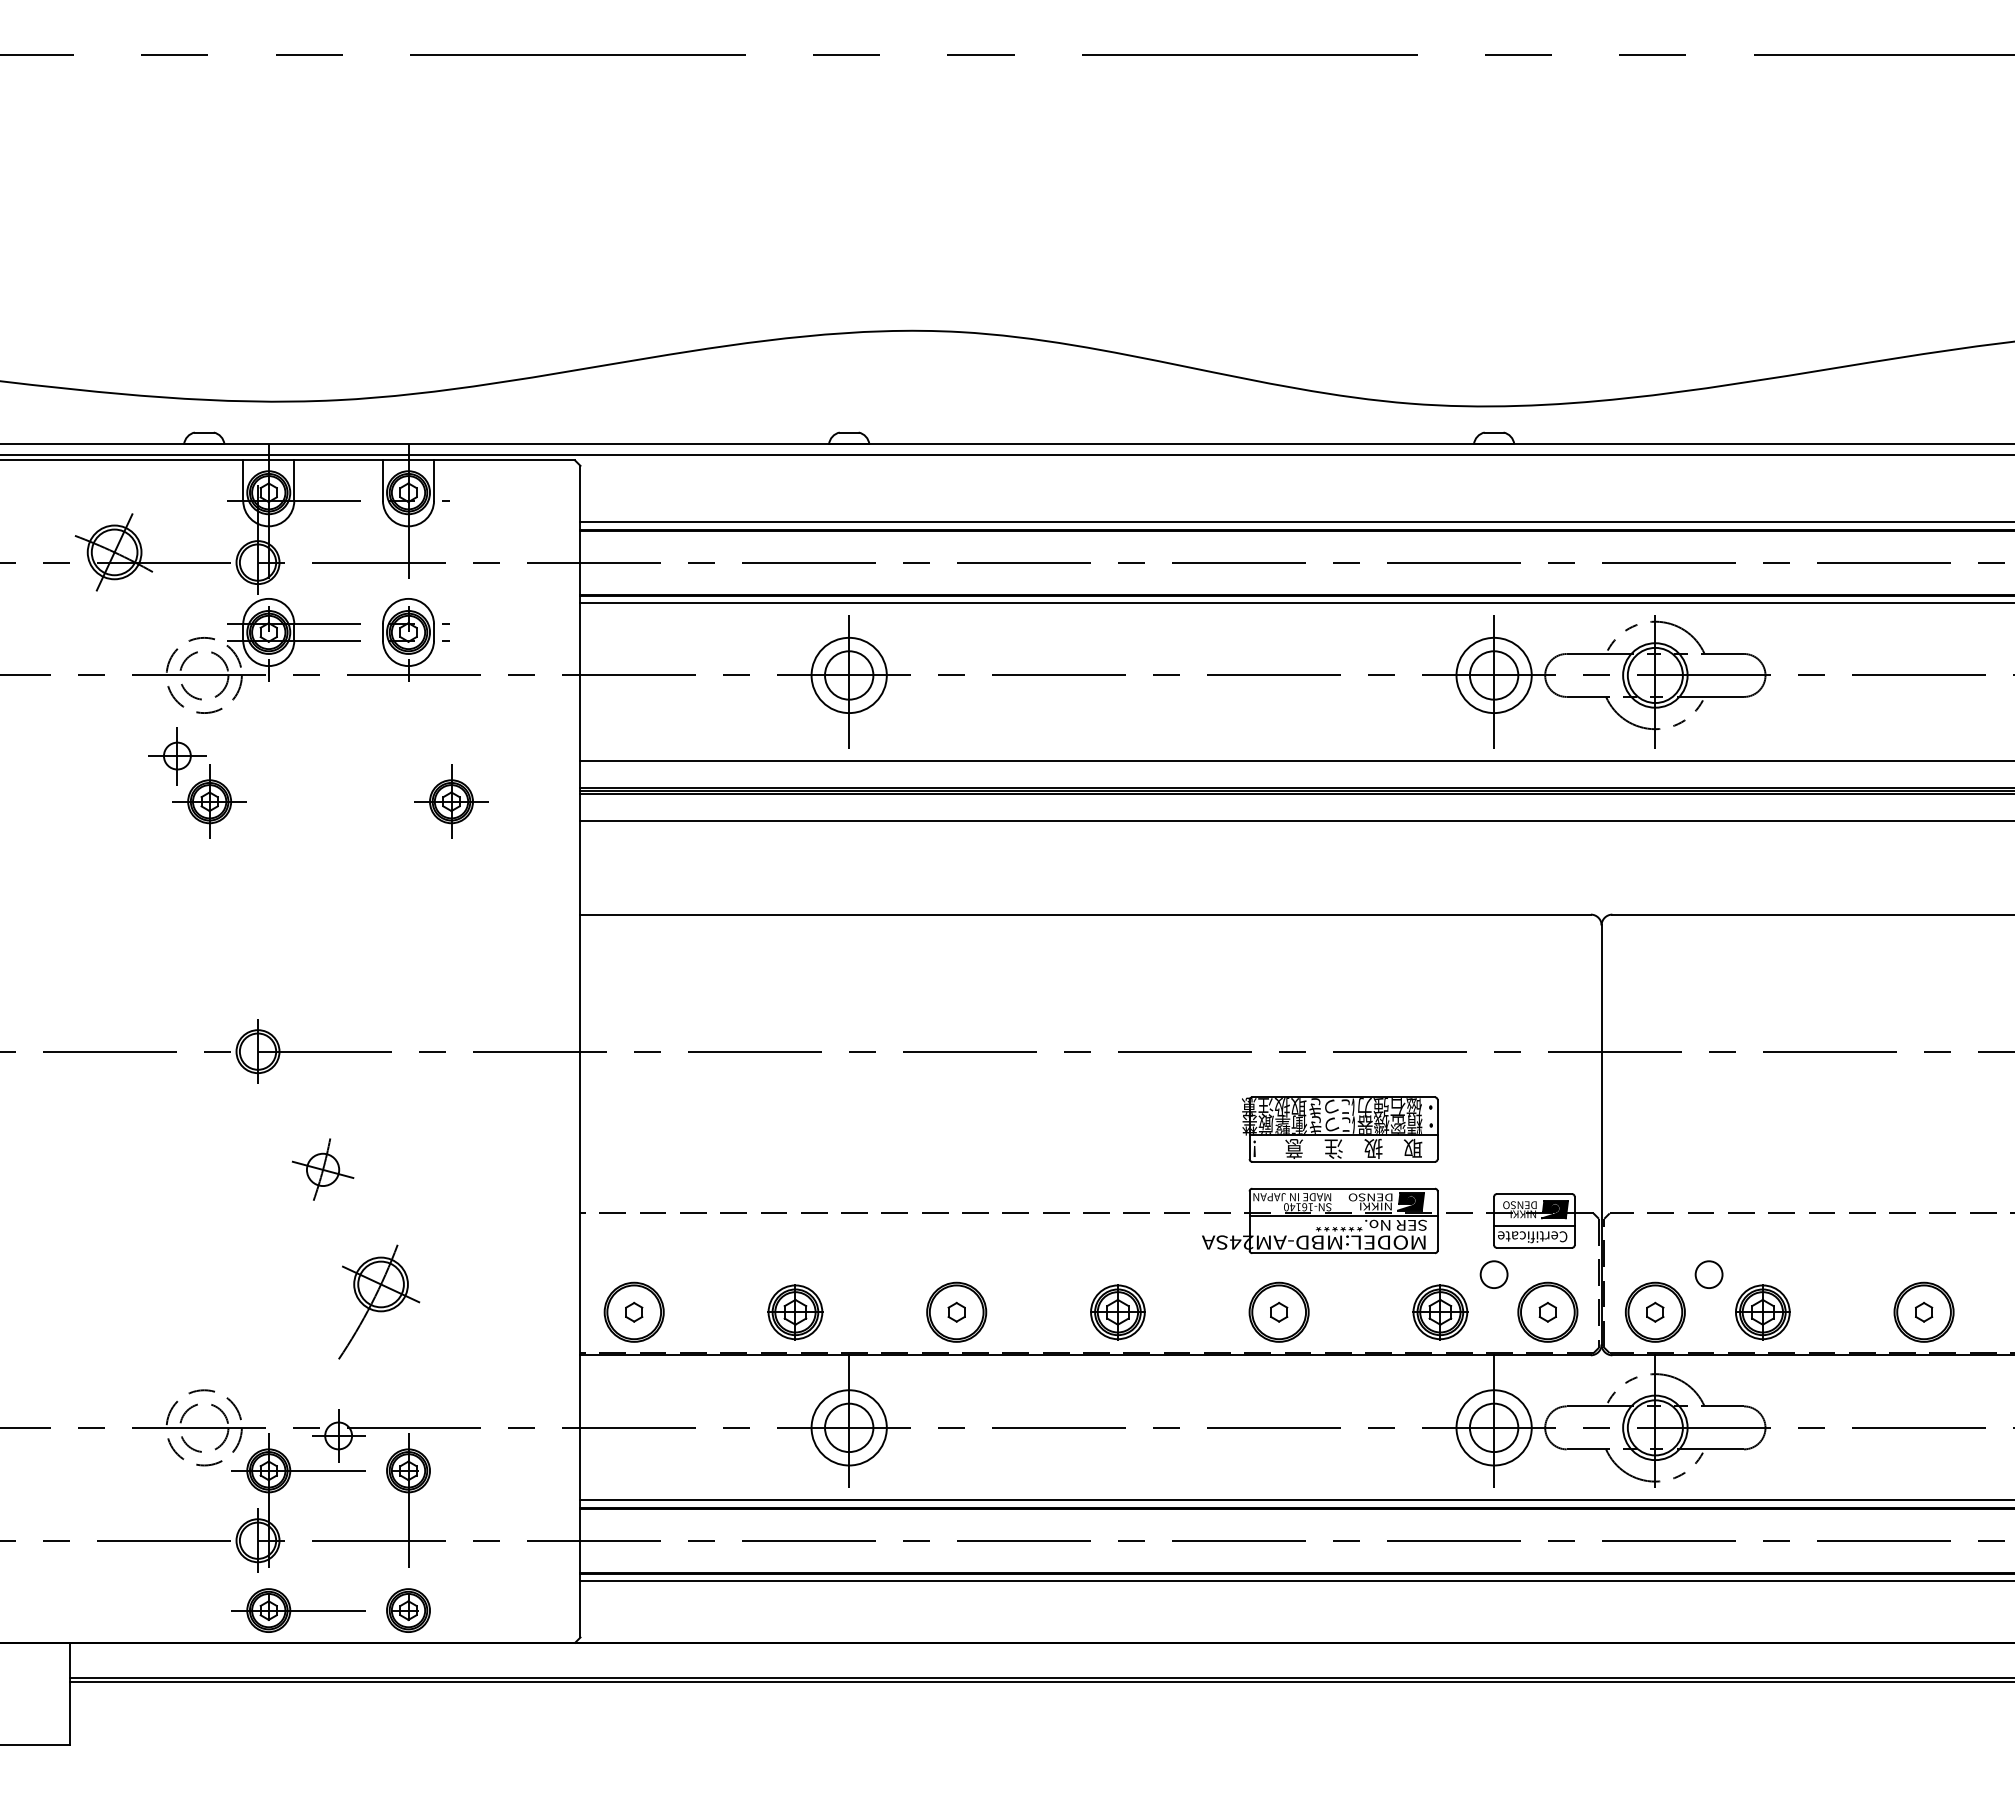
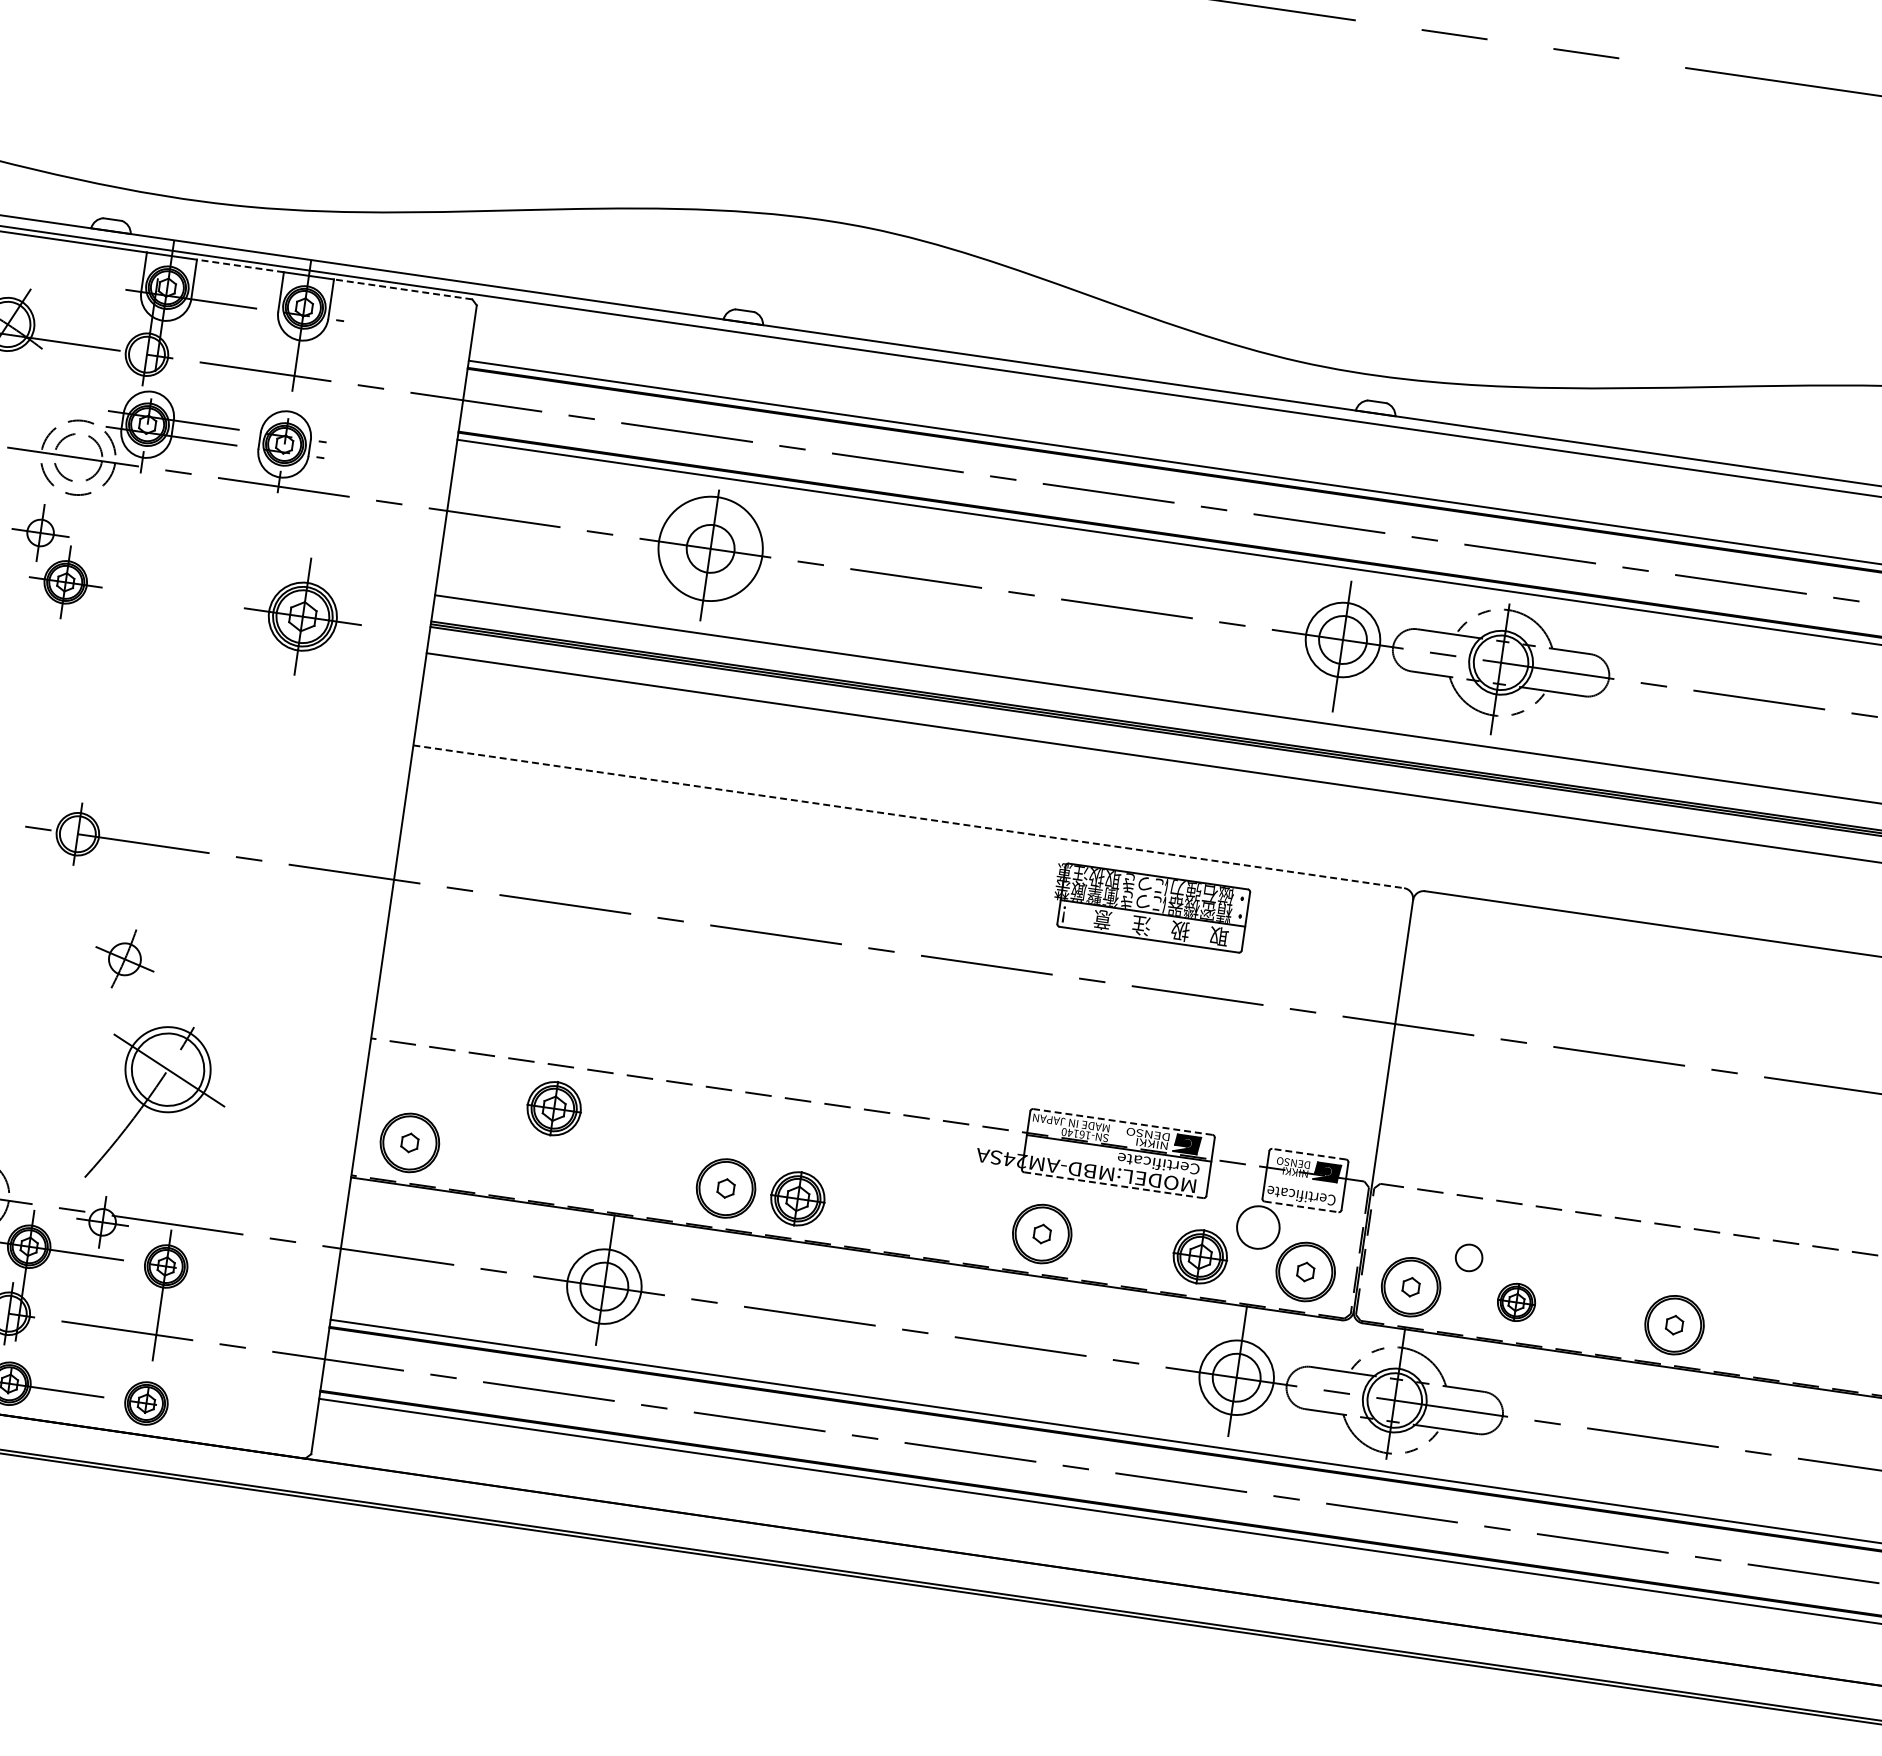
line: (338, 460) -> (240, 265), solid -> dashed
line: (504, 460) -> (403, 289), solid -> dashed
circle: (848, 675) -> (709, 548), size x1.4
part: (451, 801) -> (302, 616), size x1.6
line: (1086, 914) -> (909, 816), solid -> dashed
part: (1340, 1129) -> (1150, 907), moved
line: (1343, 1188) -> (1122, 1121), solid -> dashed
line: (1534, 1194) -> (1309, 1154), solid -> dashed
text: (1370, 1225) -> (1144, 1161), SER No.****** -> Certificate
line: (1534, 1226) -> (1304, 1185), removed
line: (1534, 1247) -> (1301, 1206), solid -> dashed
line: (1344, 1253) -> (1114, 1185), solid -> dashed
circle: (1493, 1274) -> (1257, 1227), size x1.6
part: (379, 1301) -> (161, 1096), size x1.6
part: (795, 1312) -> (554, 1108), moved
part: (1117, 1312) -> (797, 1198), moved
part: (1762, 1312) -> (1516, 1302), size x0.7

